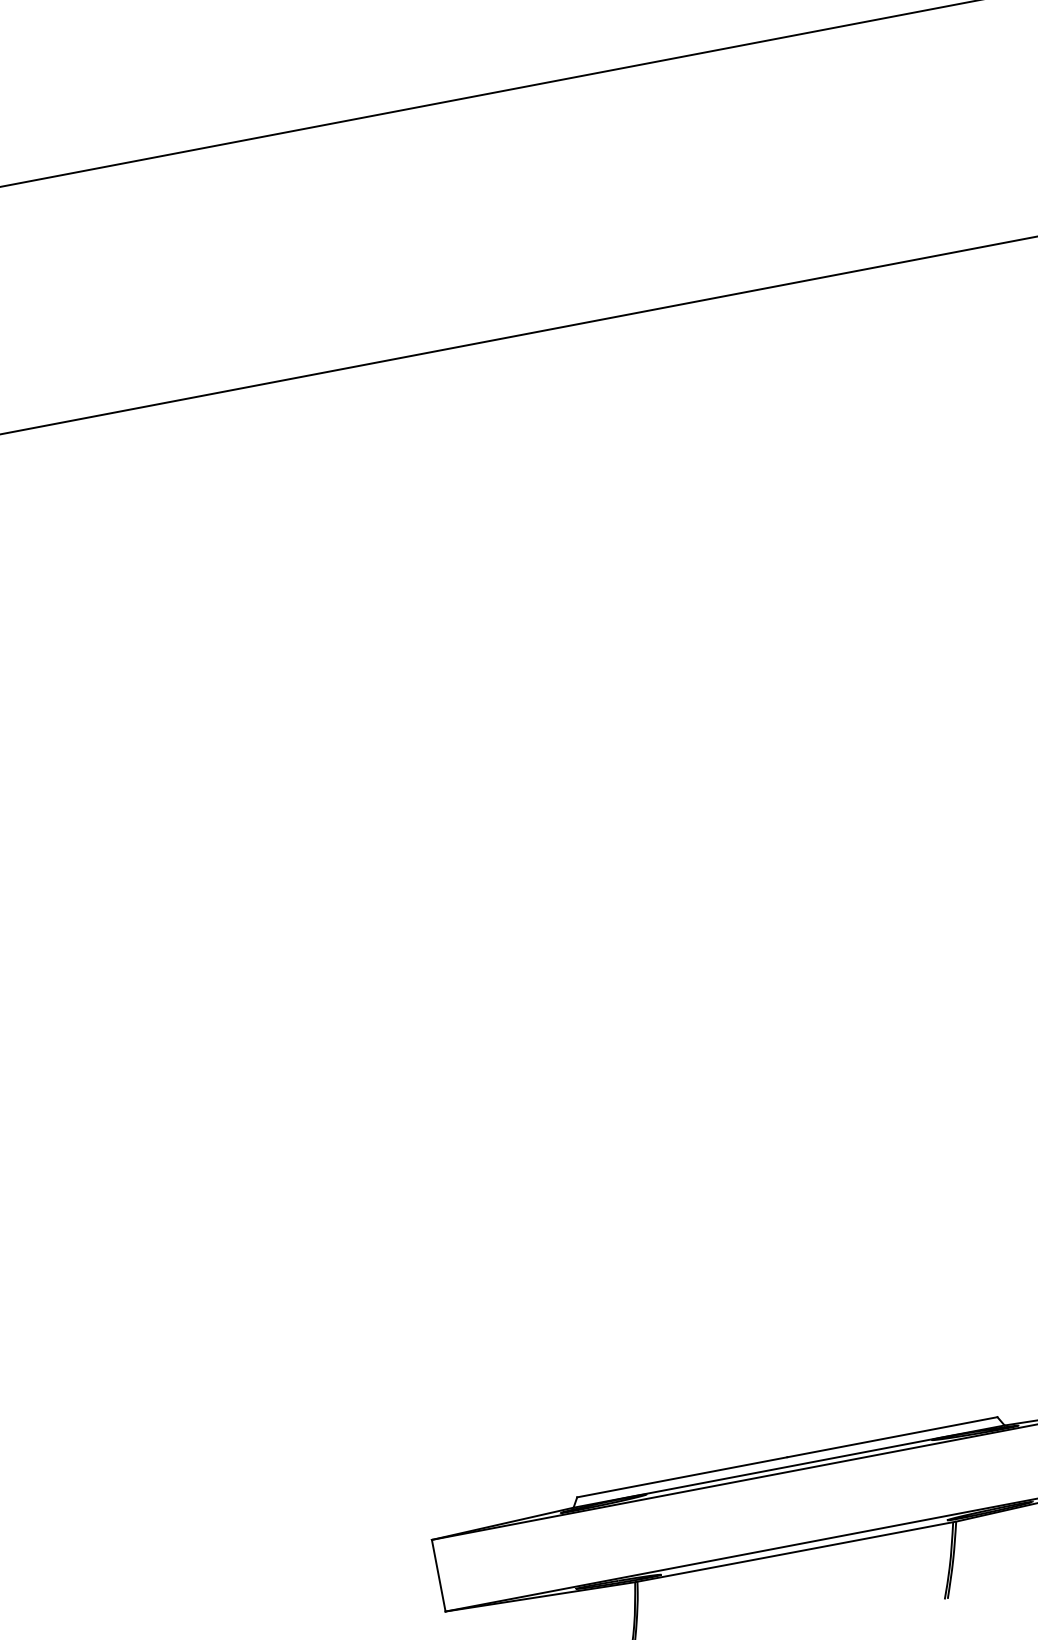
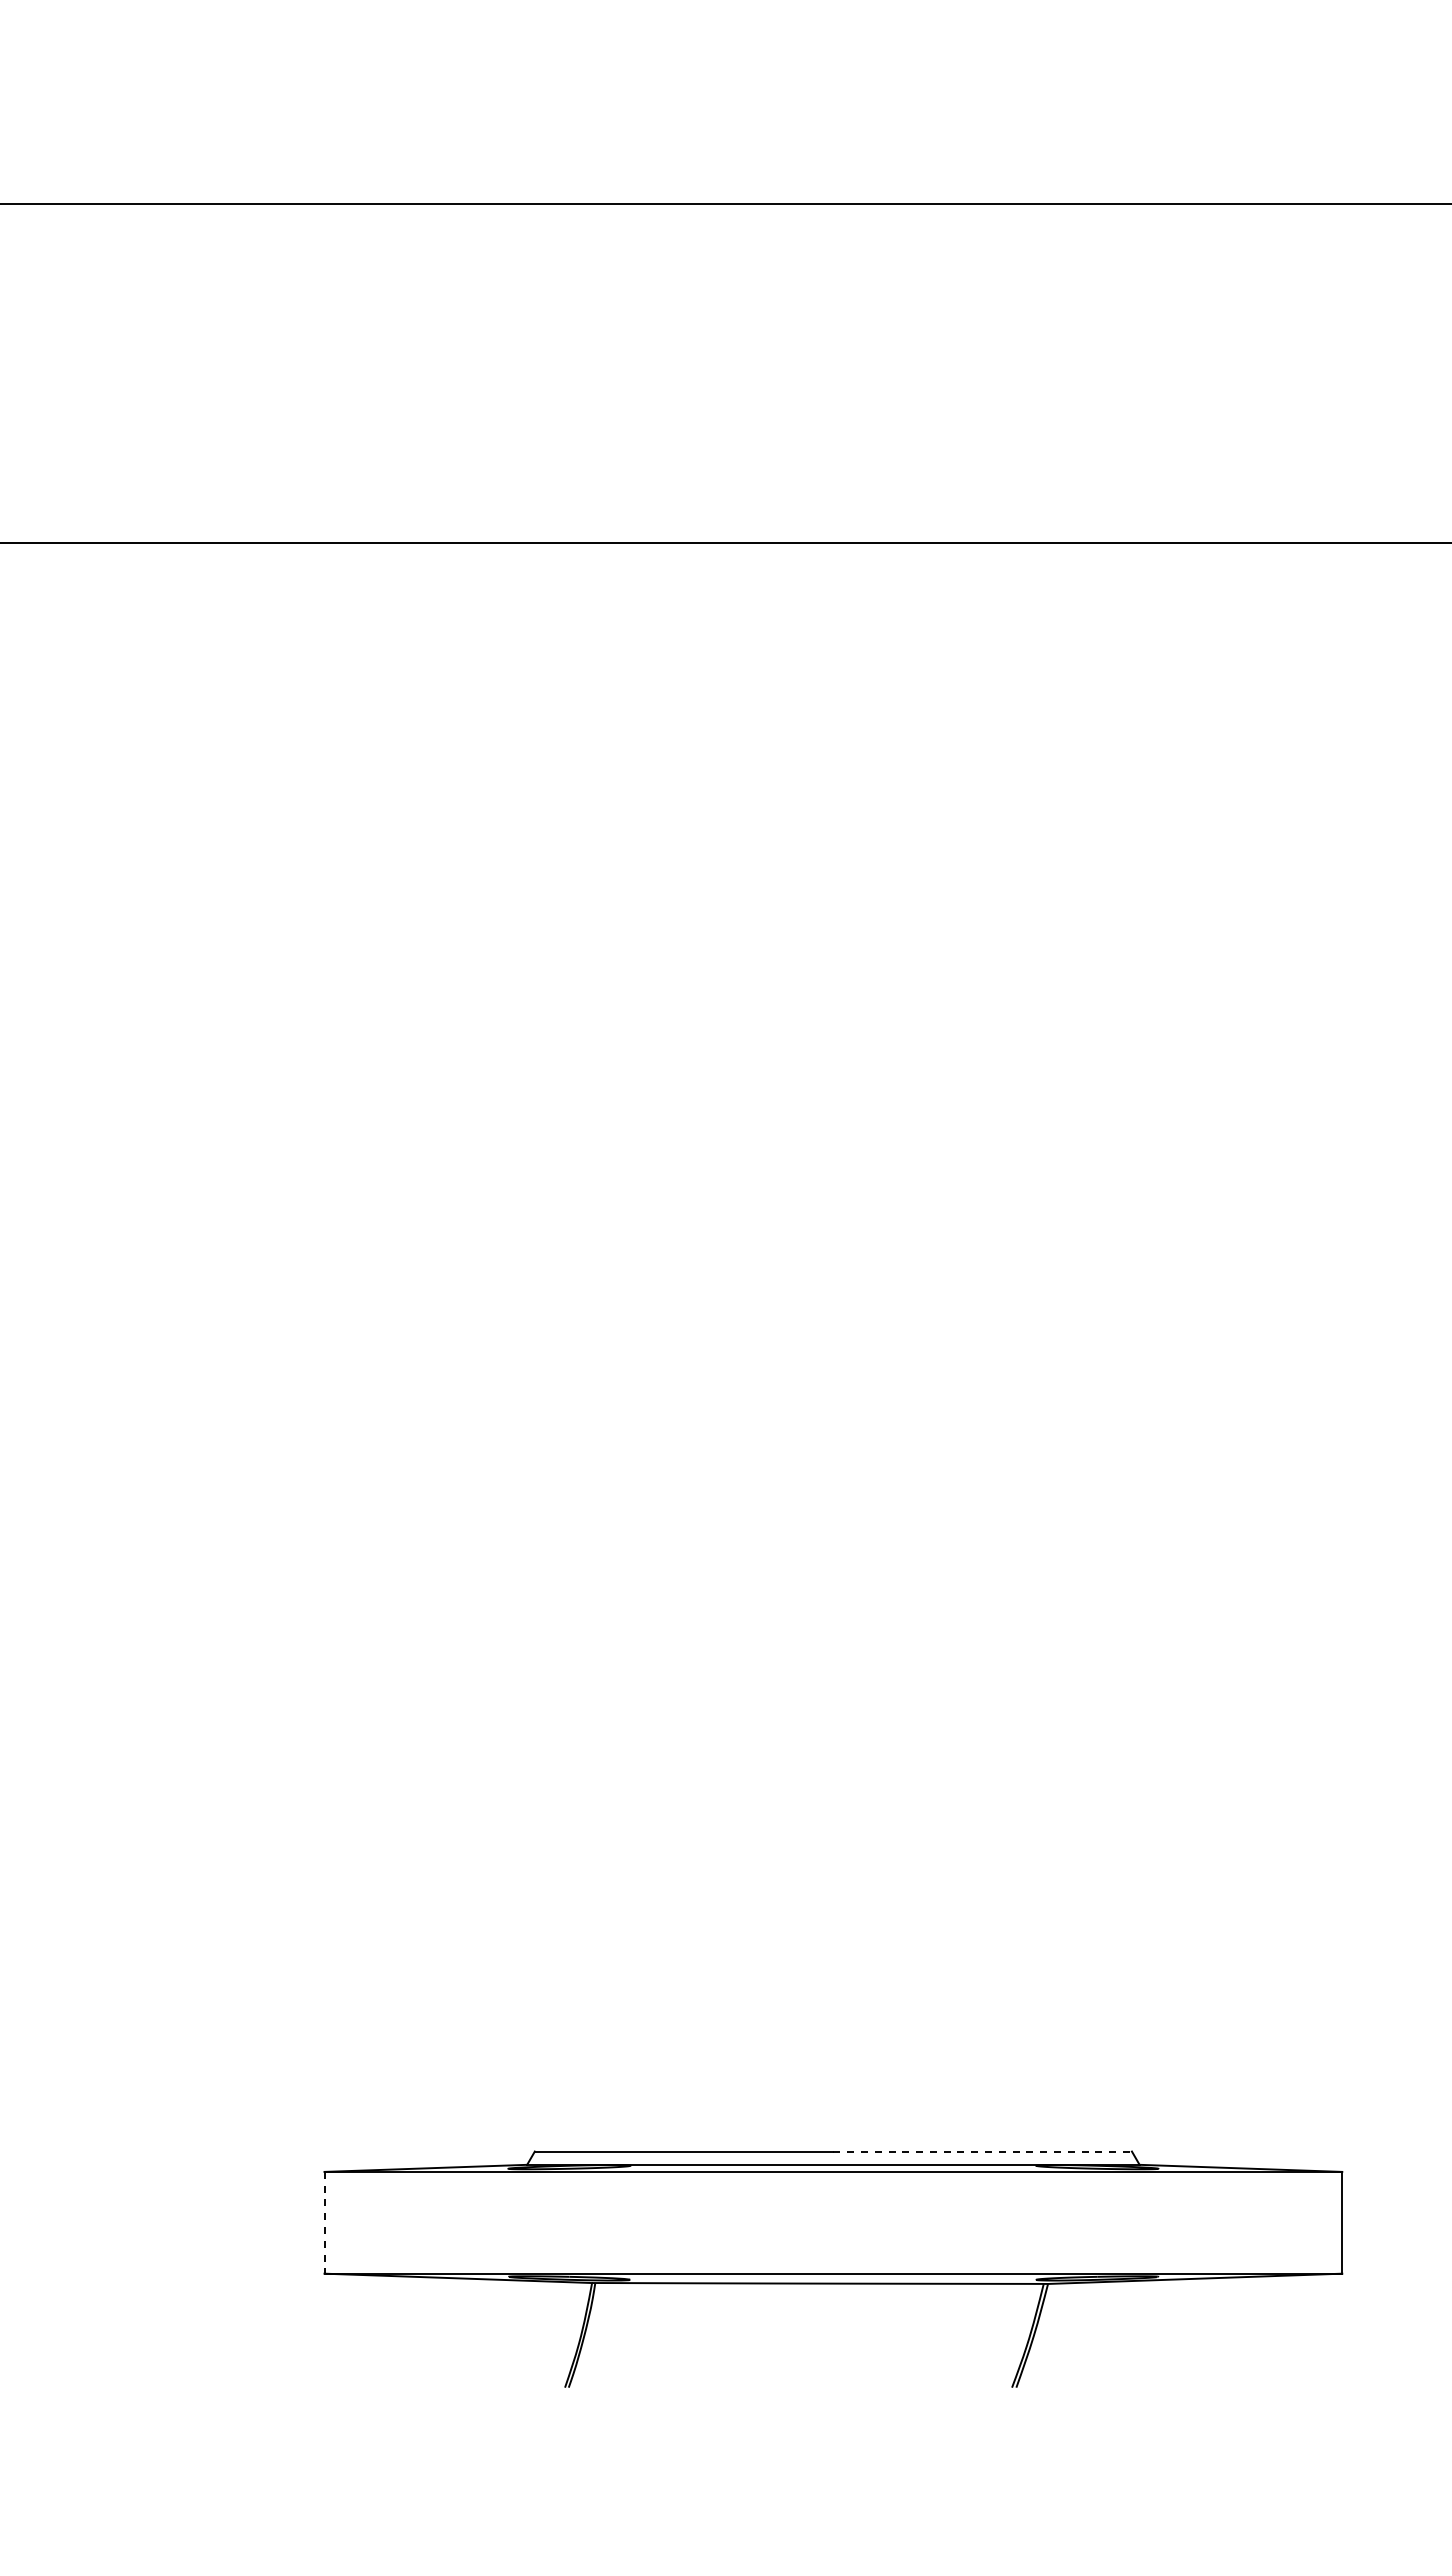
line: (892, 1437) -> (983, 2151), solid -> dashed
line: (438, 1575) -> (324, 2222), solid -> dashed

